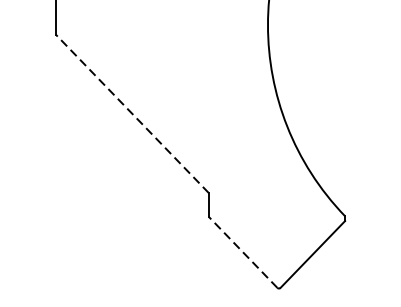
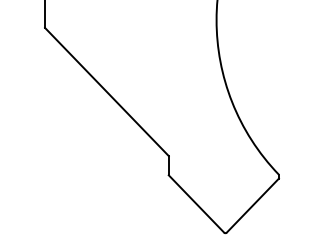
line: (131, 113) -> (106, 91), dashed -> solid
line: (243, 251) -> (196, 203), dashed -> solid

